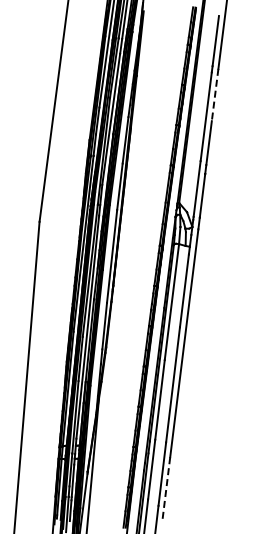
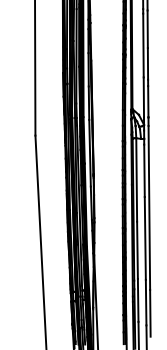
line: (215, 95) -> (148, 29), dashed -> solid
line: (166, 489) -> (150, 313), dashed -> solid

